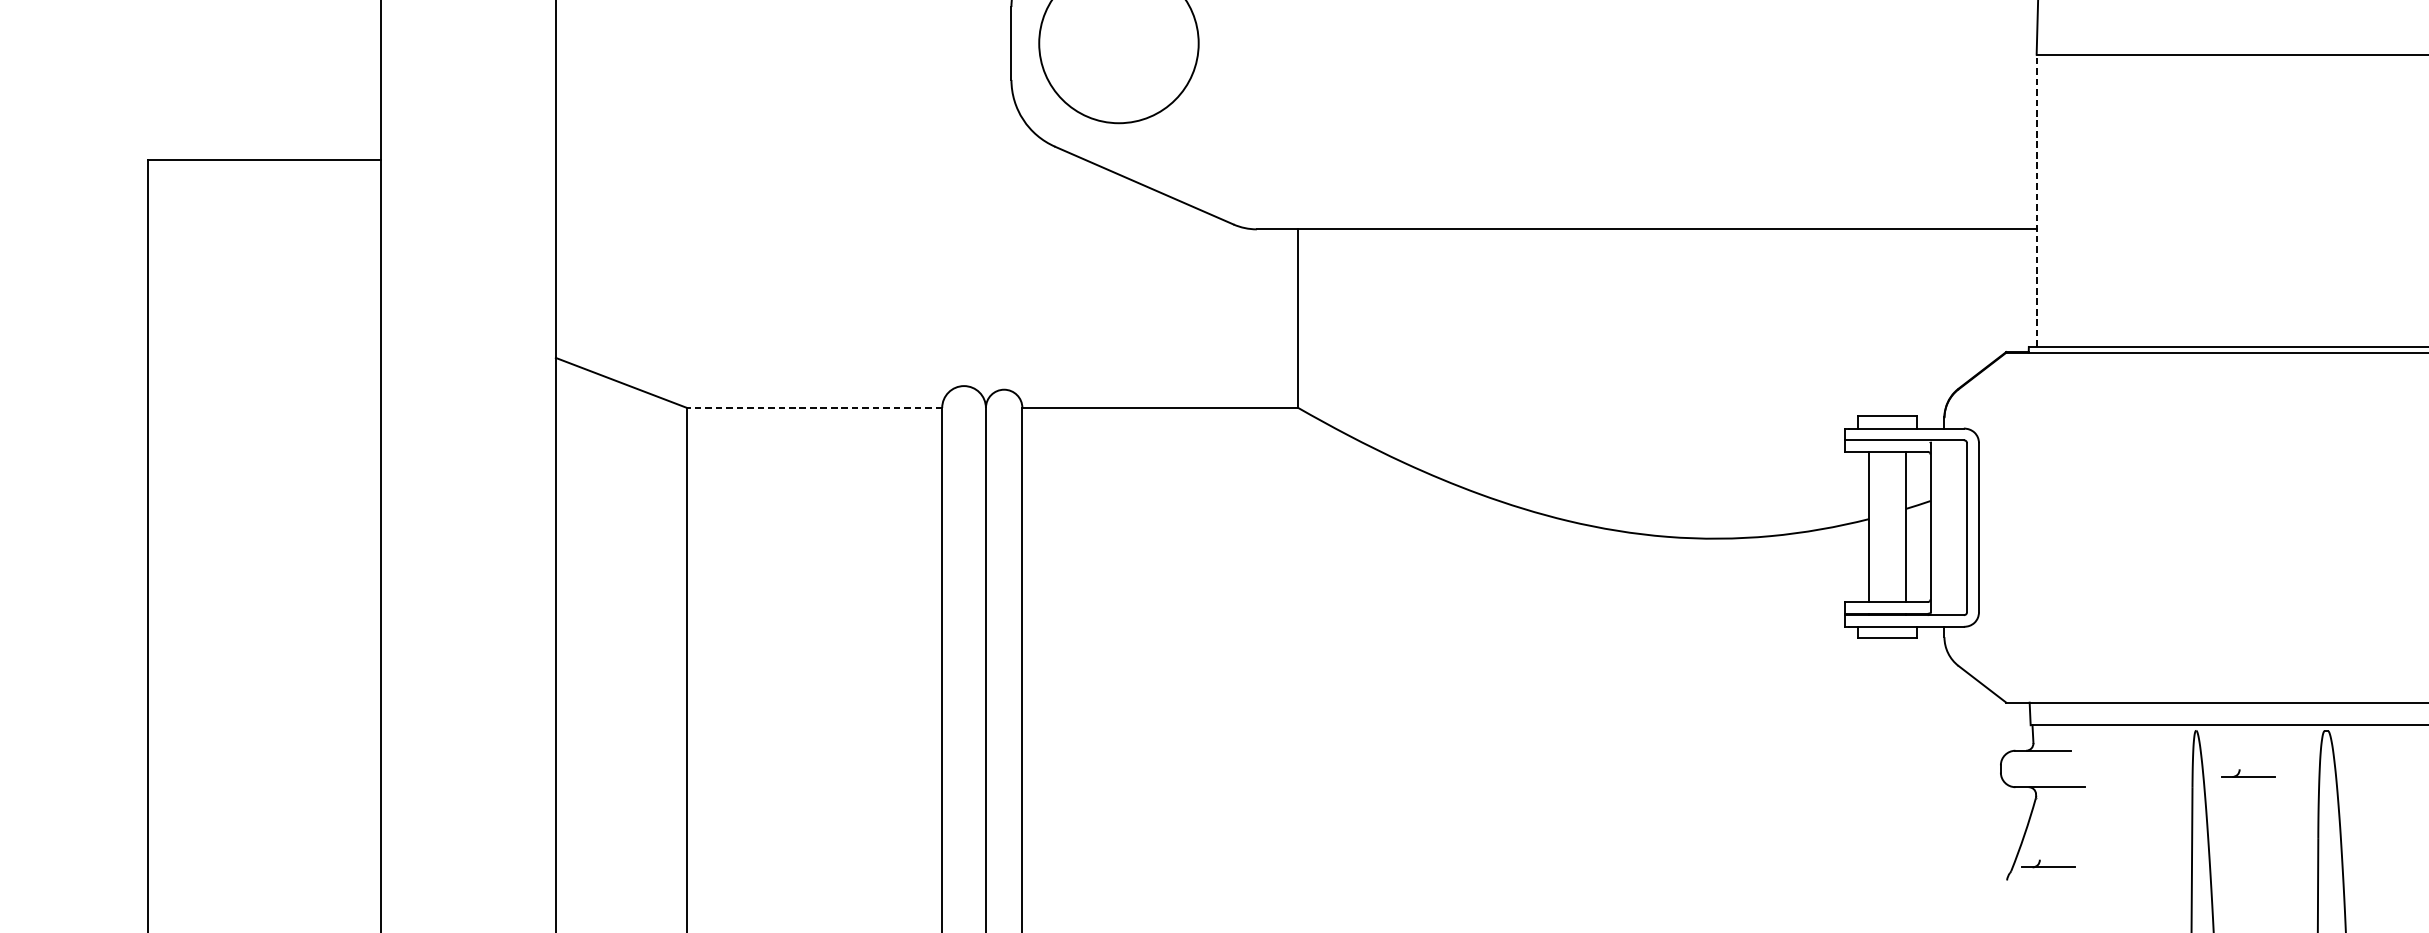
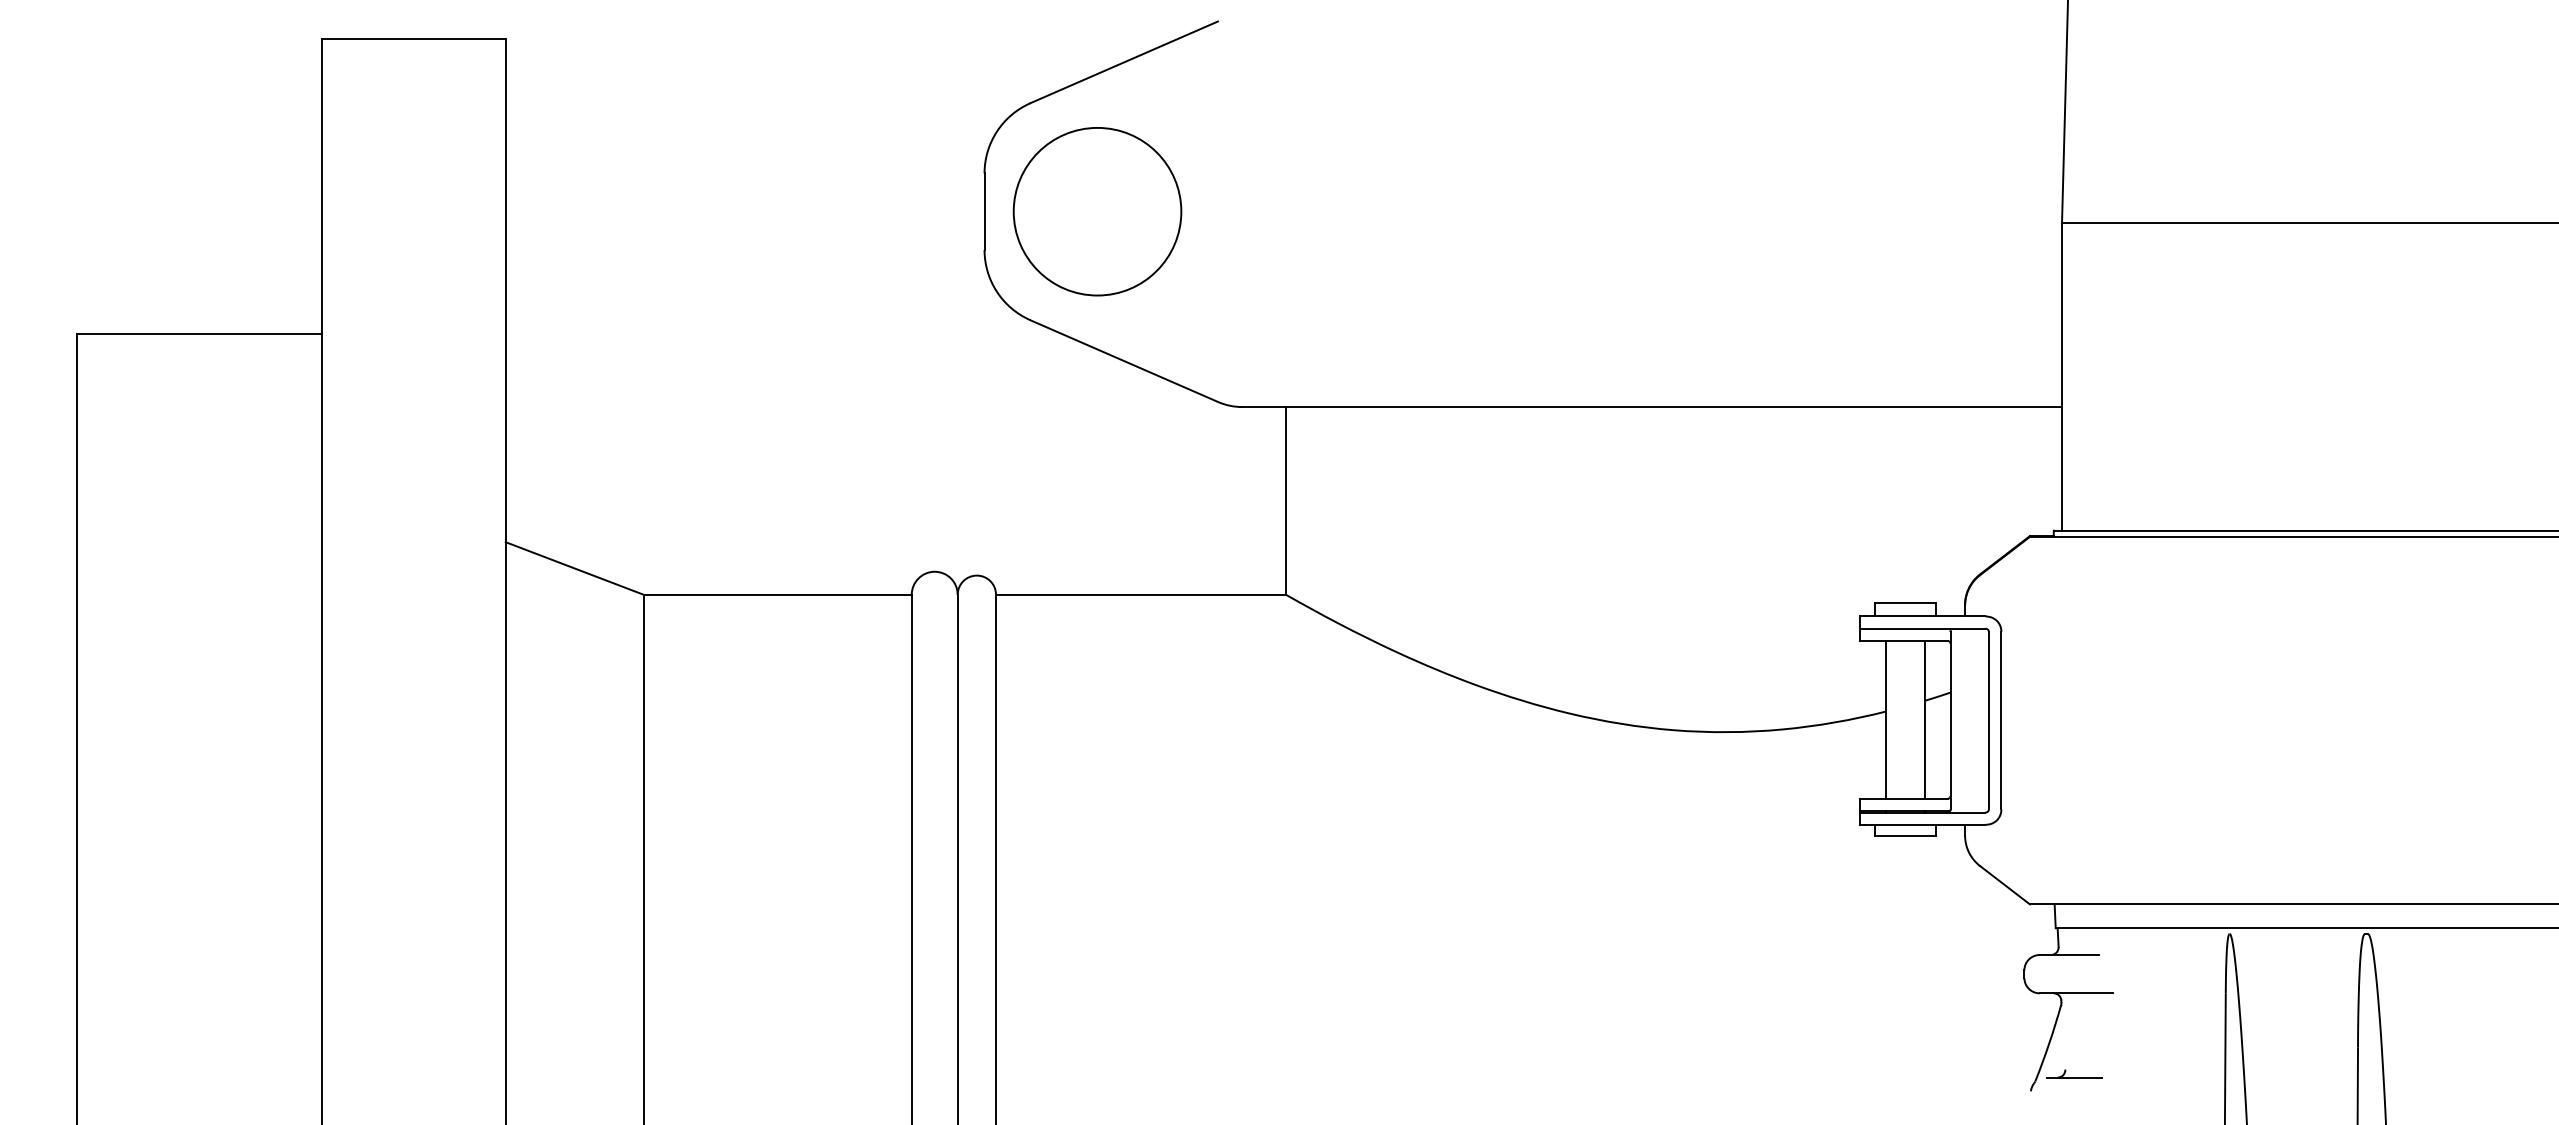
line: (2037, 201) -> (2062, 377), dashed -> solid
line: (814, 407) -> (777, 594), dashed -> solid
part: (2248, 773) -> (2284, 978), removed

